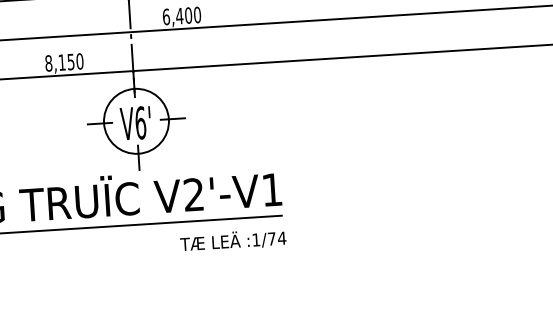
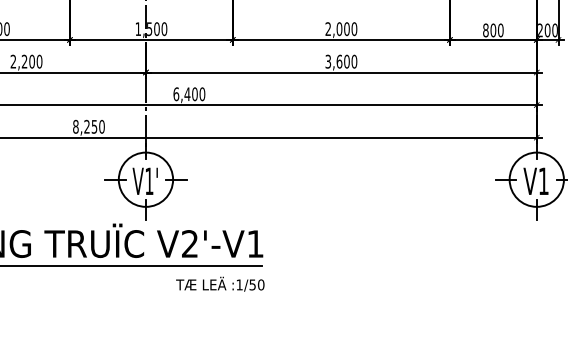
text: (61, 62) -> (86, 126), 8,150 -> 8,250
text: (140, 123) -> (149, 181), V6' -> V1'
text: (276, 238) -> (256, 284), :1/74 -> :1/50

